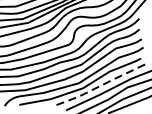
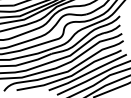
line: (102, 84) -> (88, 72), dashed -> solid

